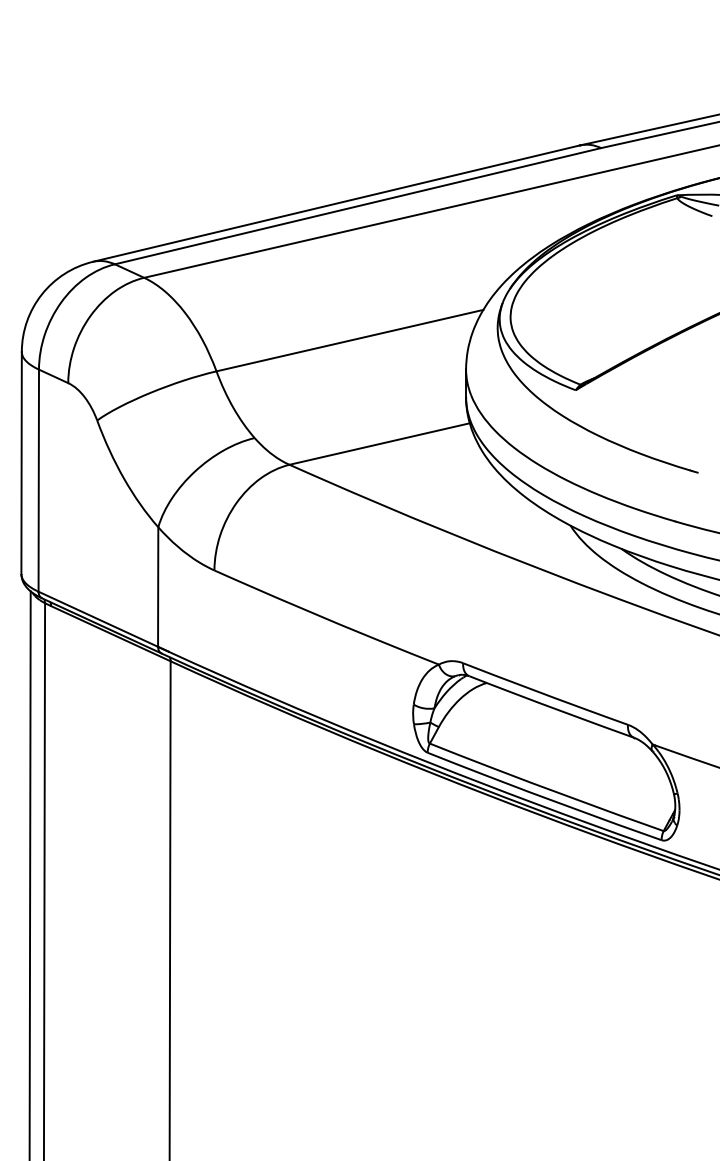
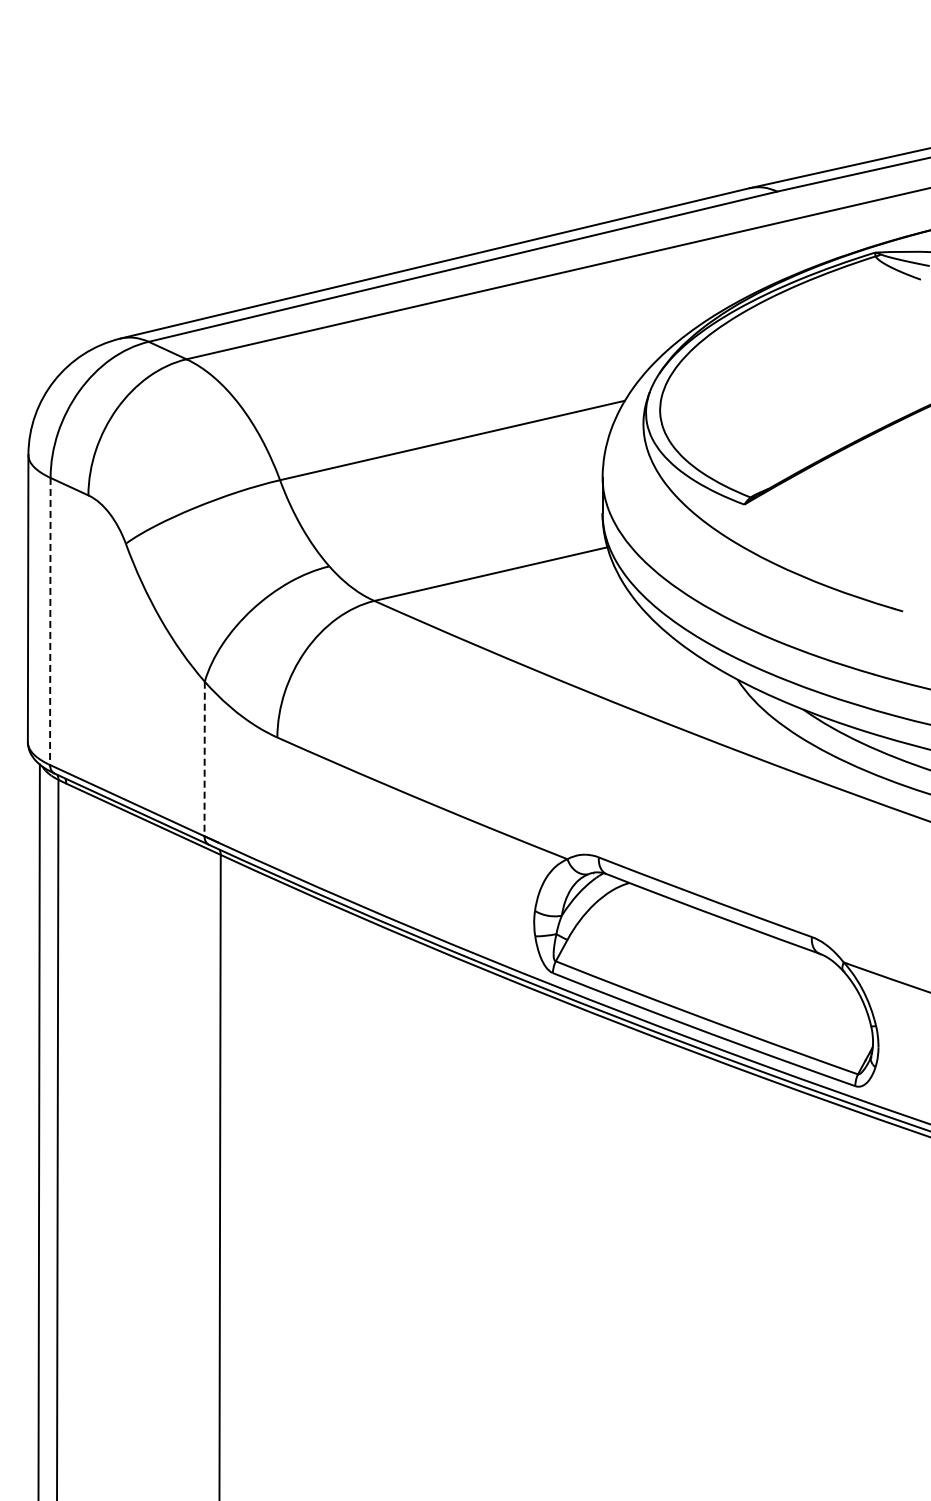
line: (38, 480) -> (50, 621), solid -> dashed
line: (158, 587) -> (204, 759), solid -> dashed

